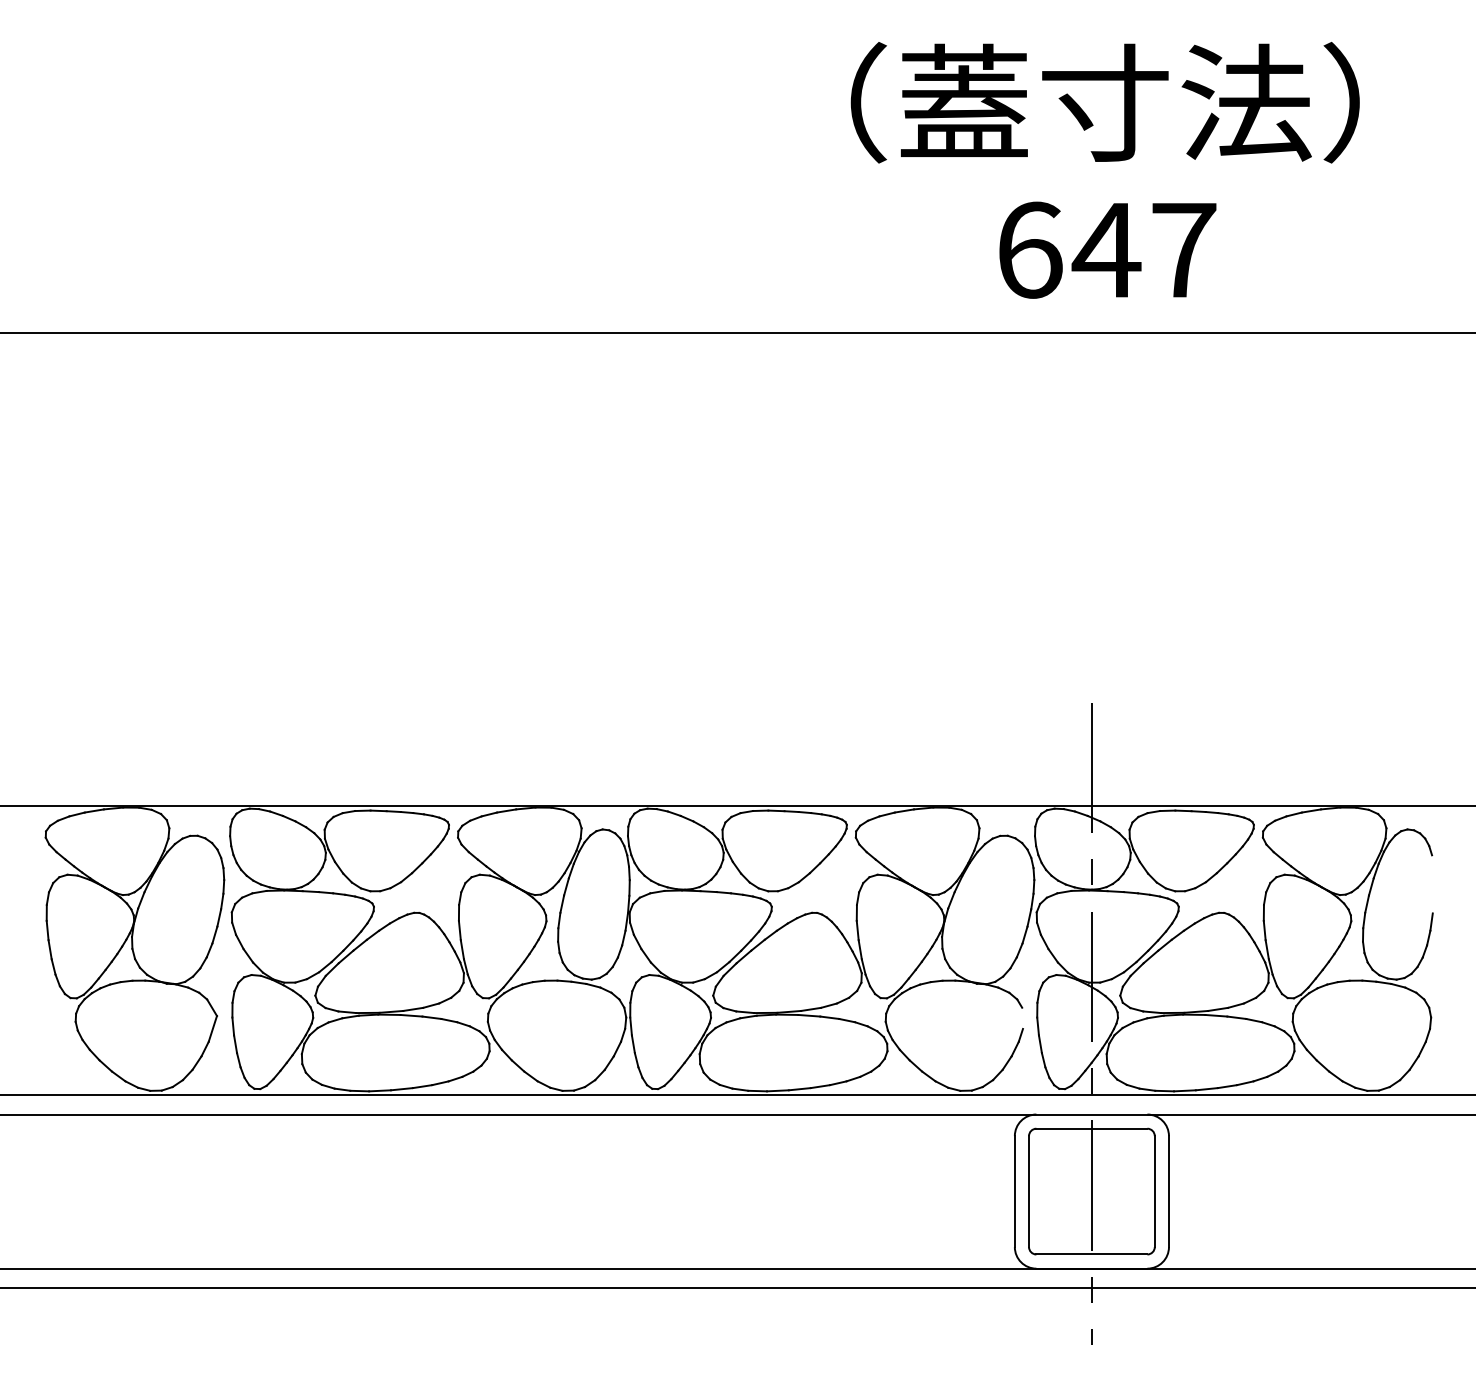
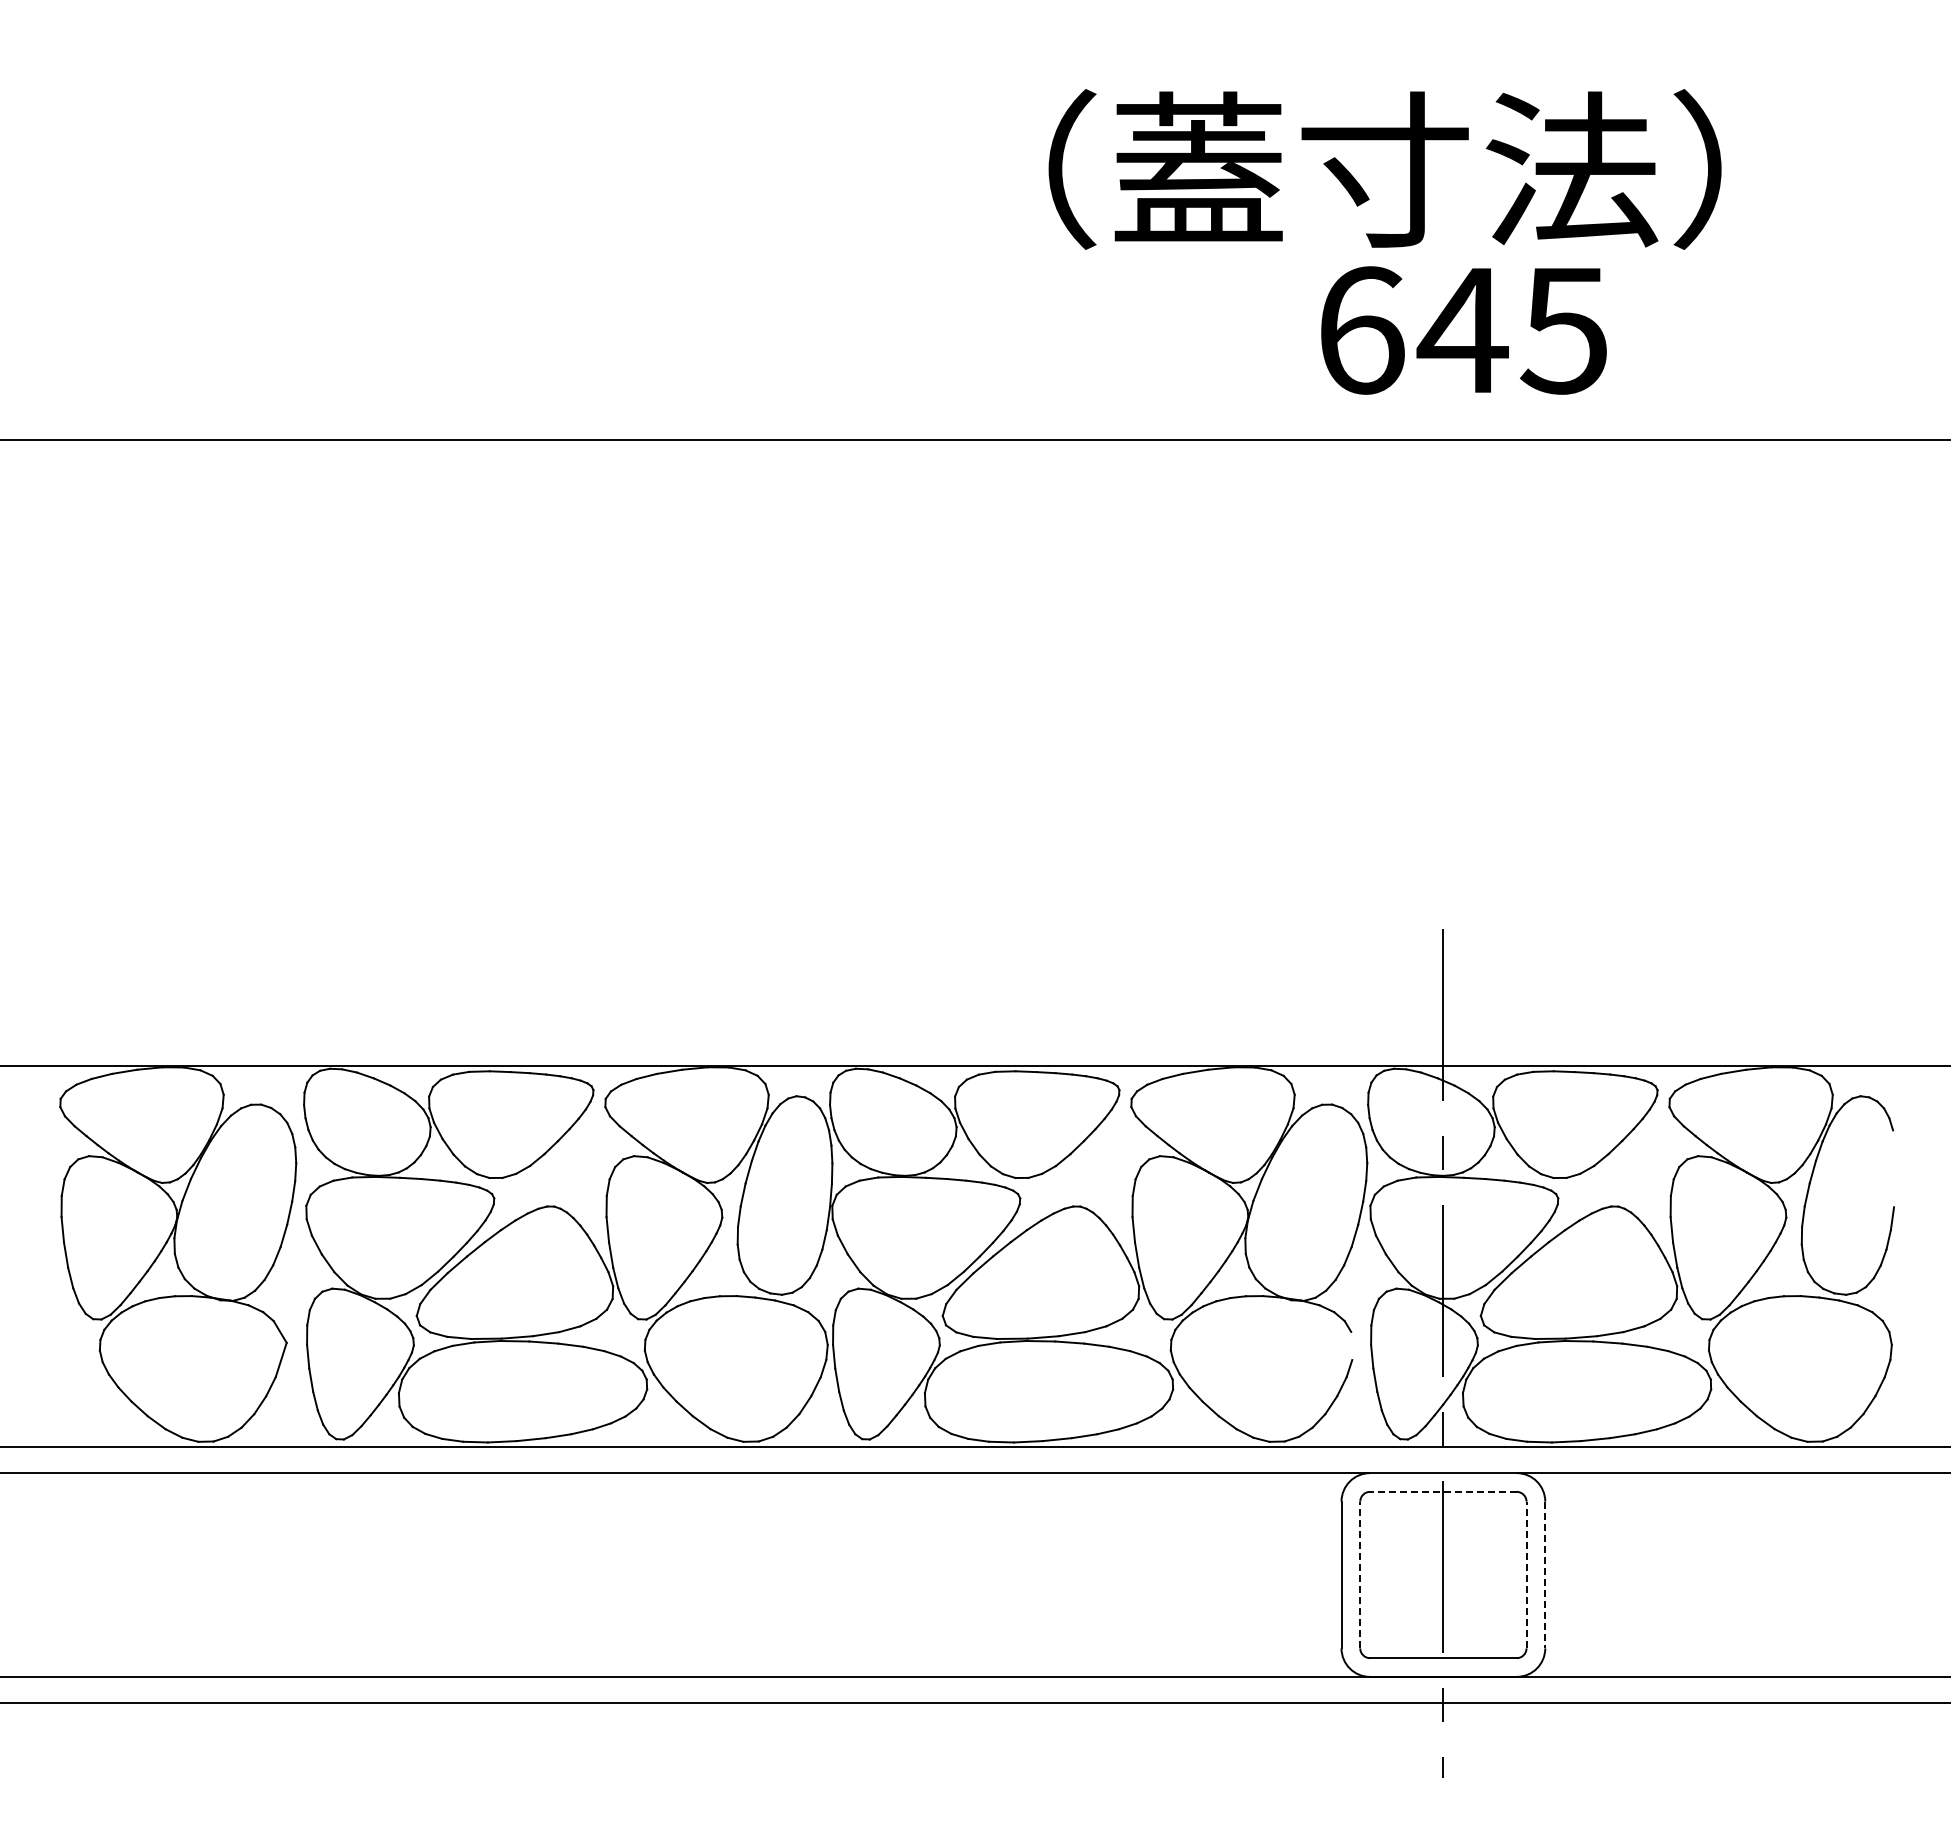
text: (1104, 102) -> (1384, 169), moved
text: (1182, 251) -> (1563, 331), 647 -> 645
line: (1091, 1128) -> (1442, 1491), solid -> dashed
line: (1029, 1191) -> (1360, 1574), solid -> dashed
line: (1154, 1191) -> (1526, 1574), solid -> dashed
line: (1169, 1191) -> (1545, 1575), solid -> dashed

